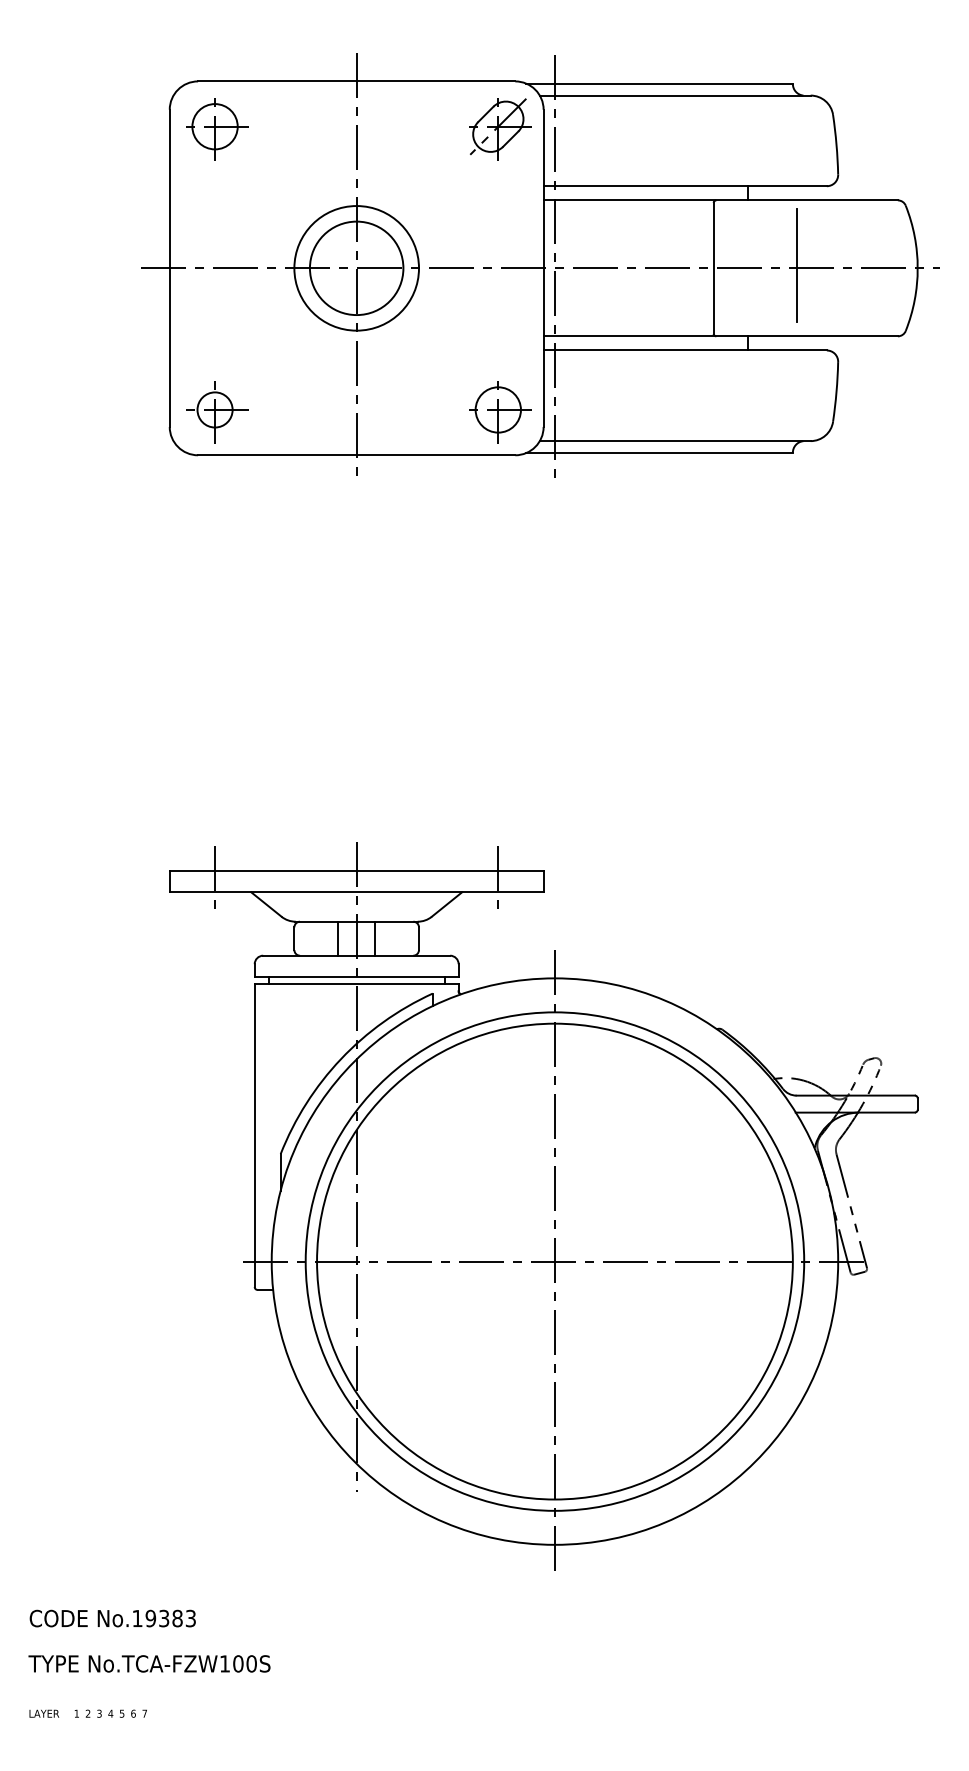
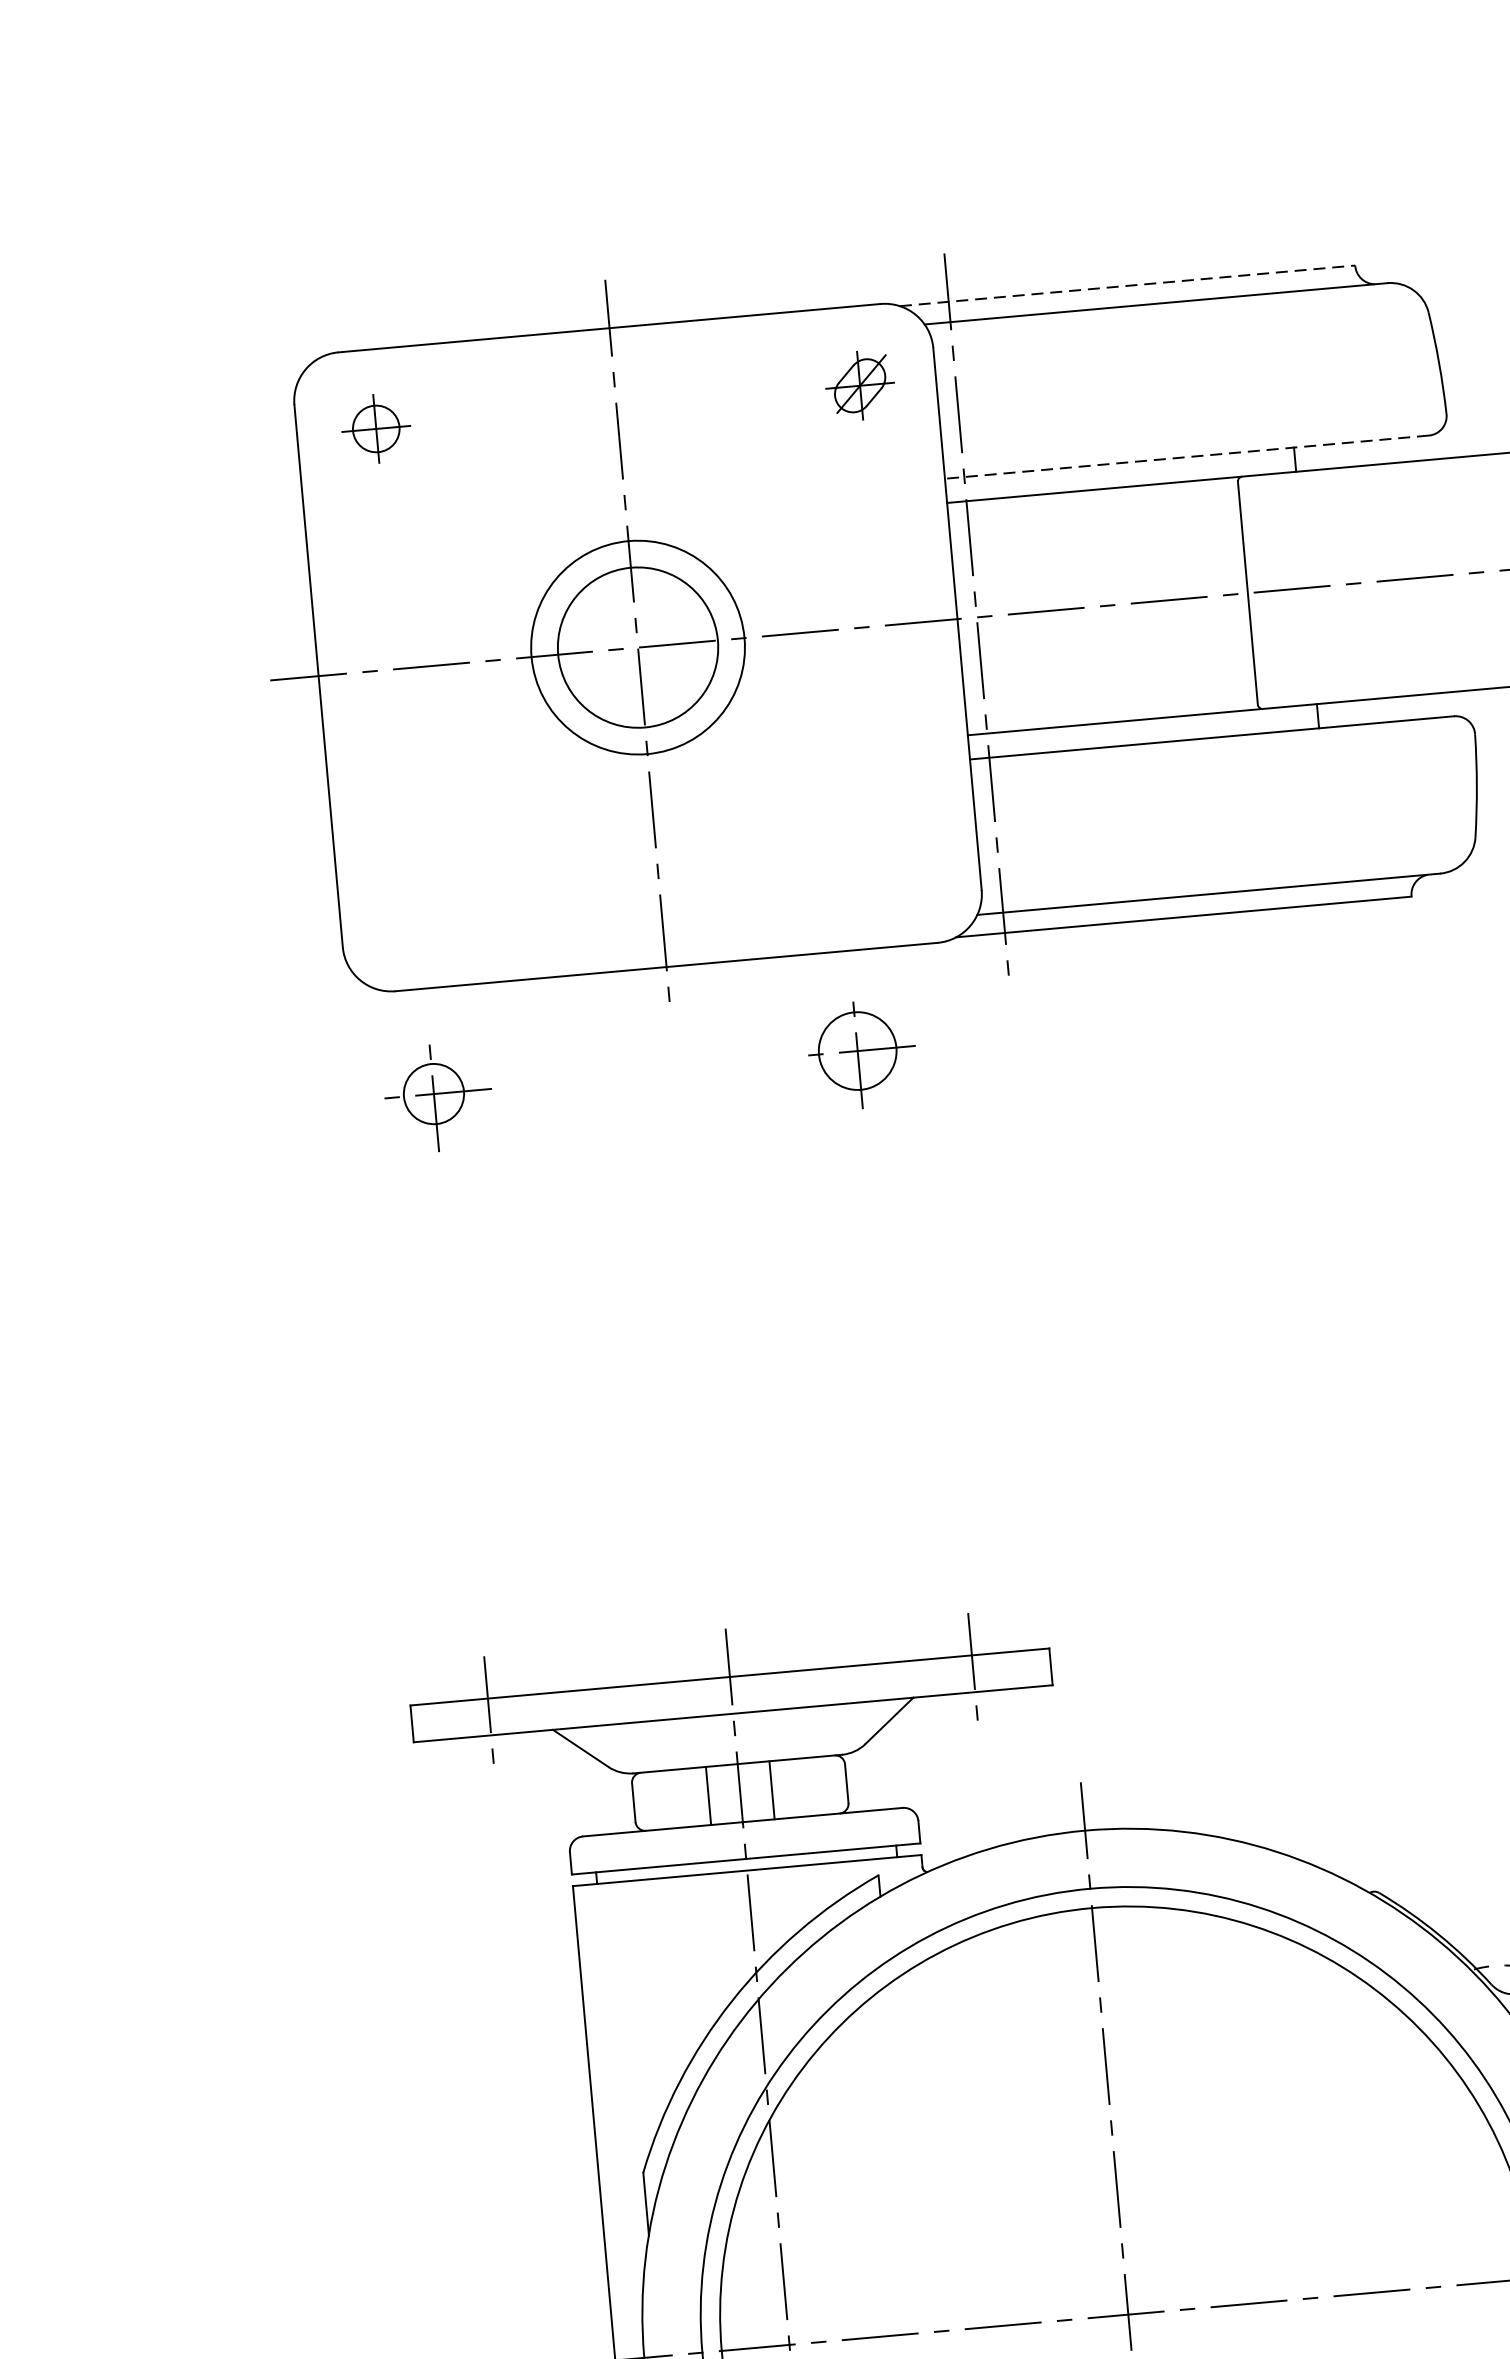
line: (660, 83) -> (1129, 285), solid -> dashed
part: (217, 129) -> (379, 431), size x0.6
part: (500, 129) -> (862, 388), size x0.6
line: (685, 186) -> (1187, 457), solid -> dashed
line: (796, 265) -> (1389, 575), removed
part: (217, 412) -> (438, 1098), moved
part: (500, 412) -> (861, 1055), moved

